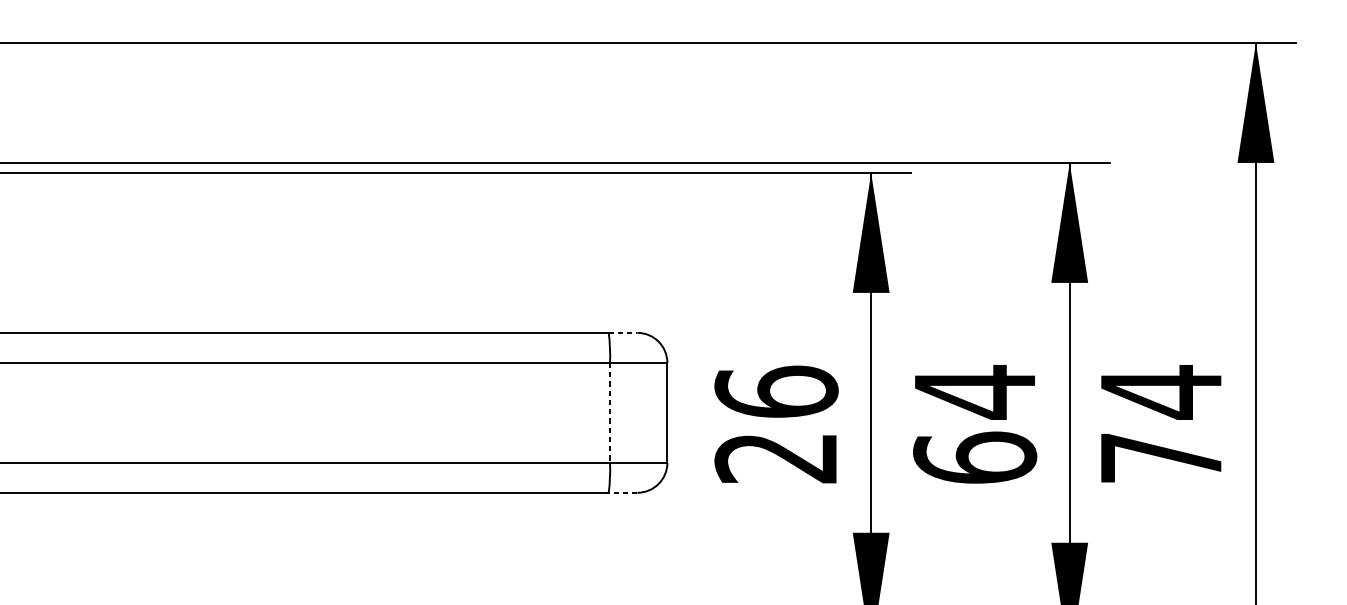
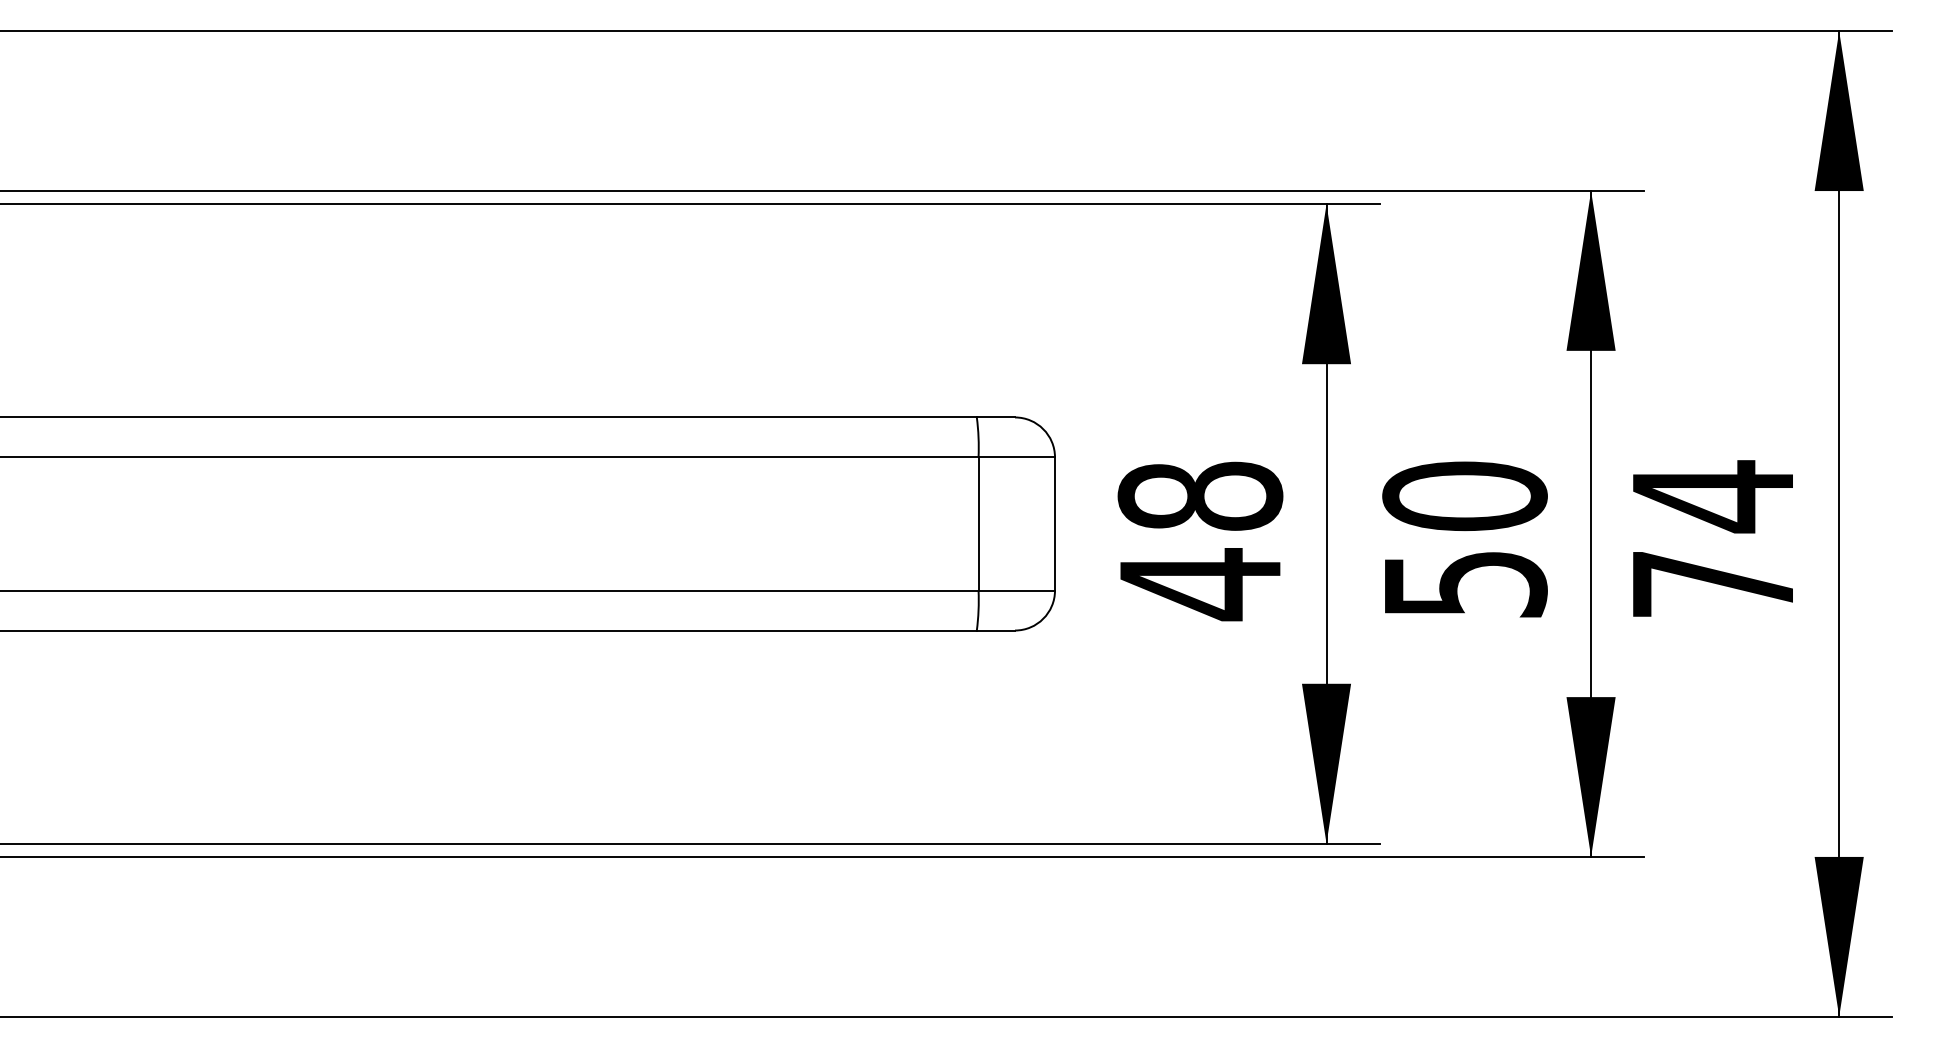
line: (623, 332) -> (996, 417), dashed -> solid
line: (609, 413) -> (978, 524), dashed -> solid
text: (974, 424) -> (1464, 539), 64 -> 50
text: (776, 425) -> (1200, 541), 26 -> 48
line: (622, 492) -> (995, 630), dashed -> solid

